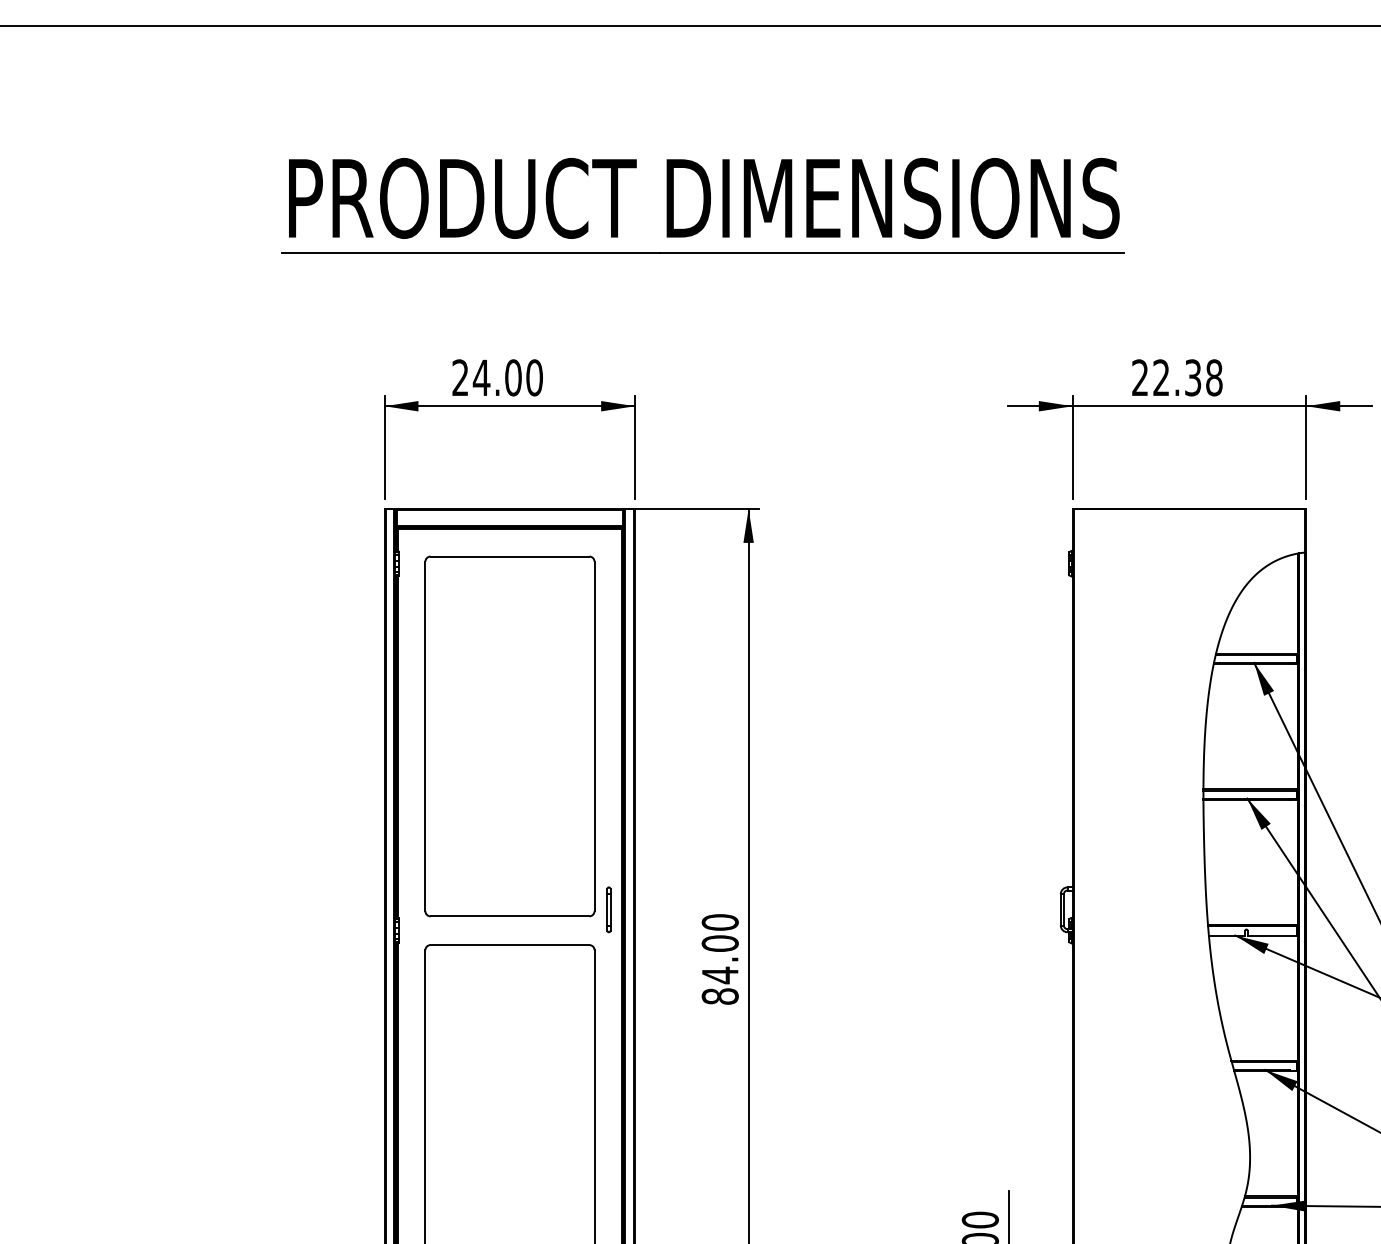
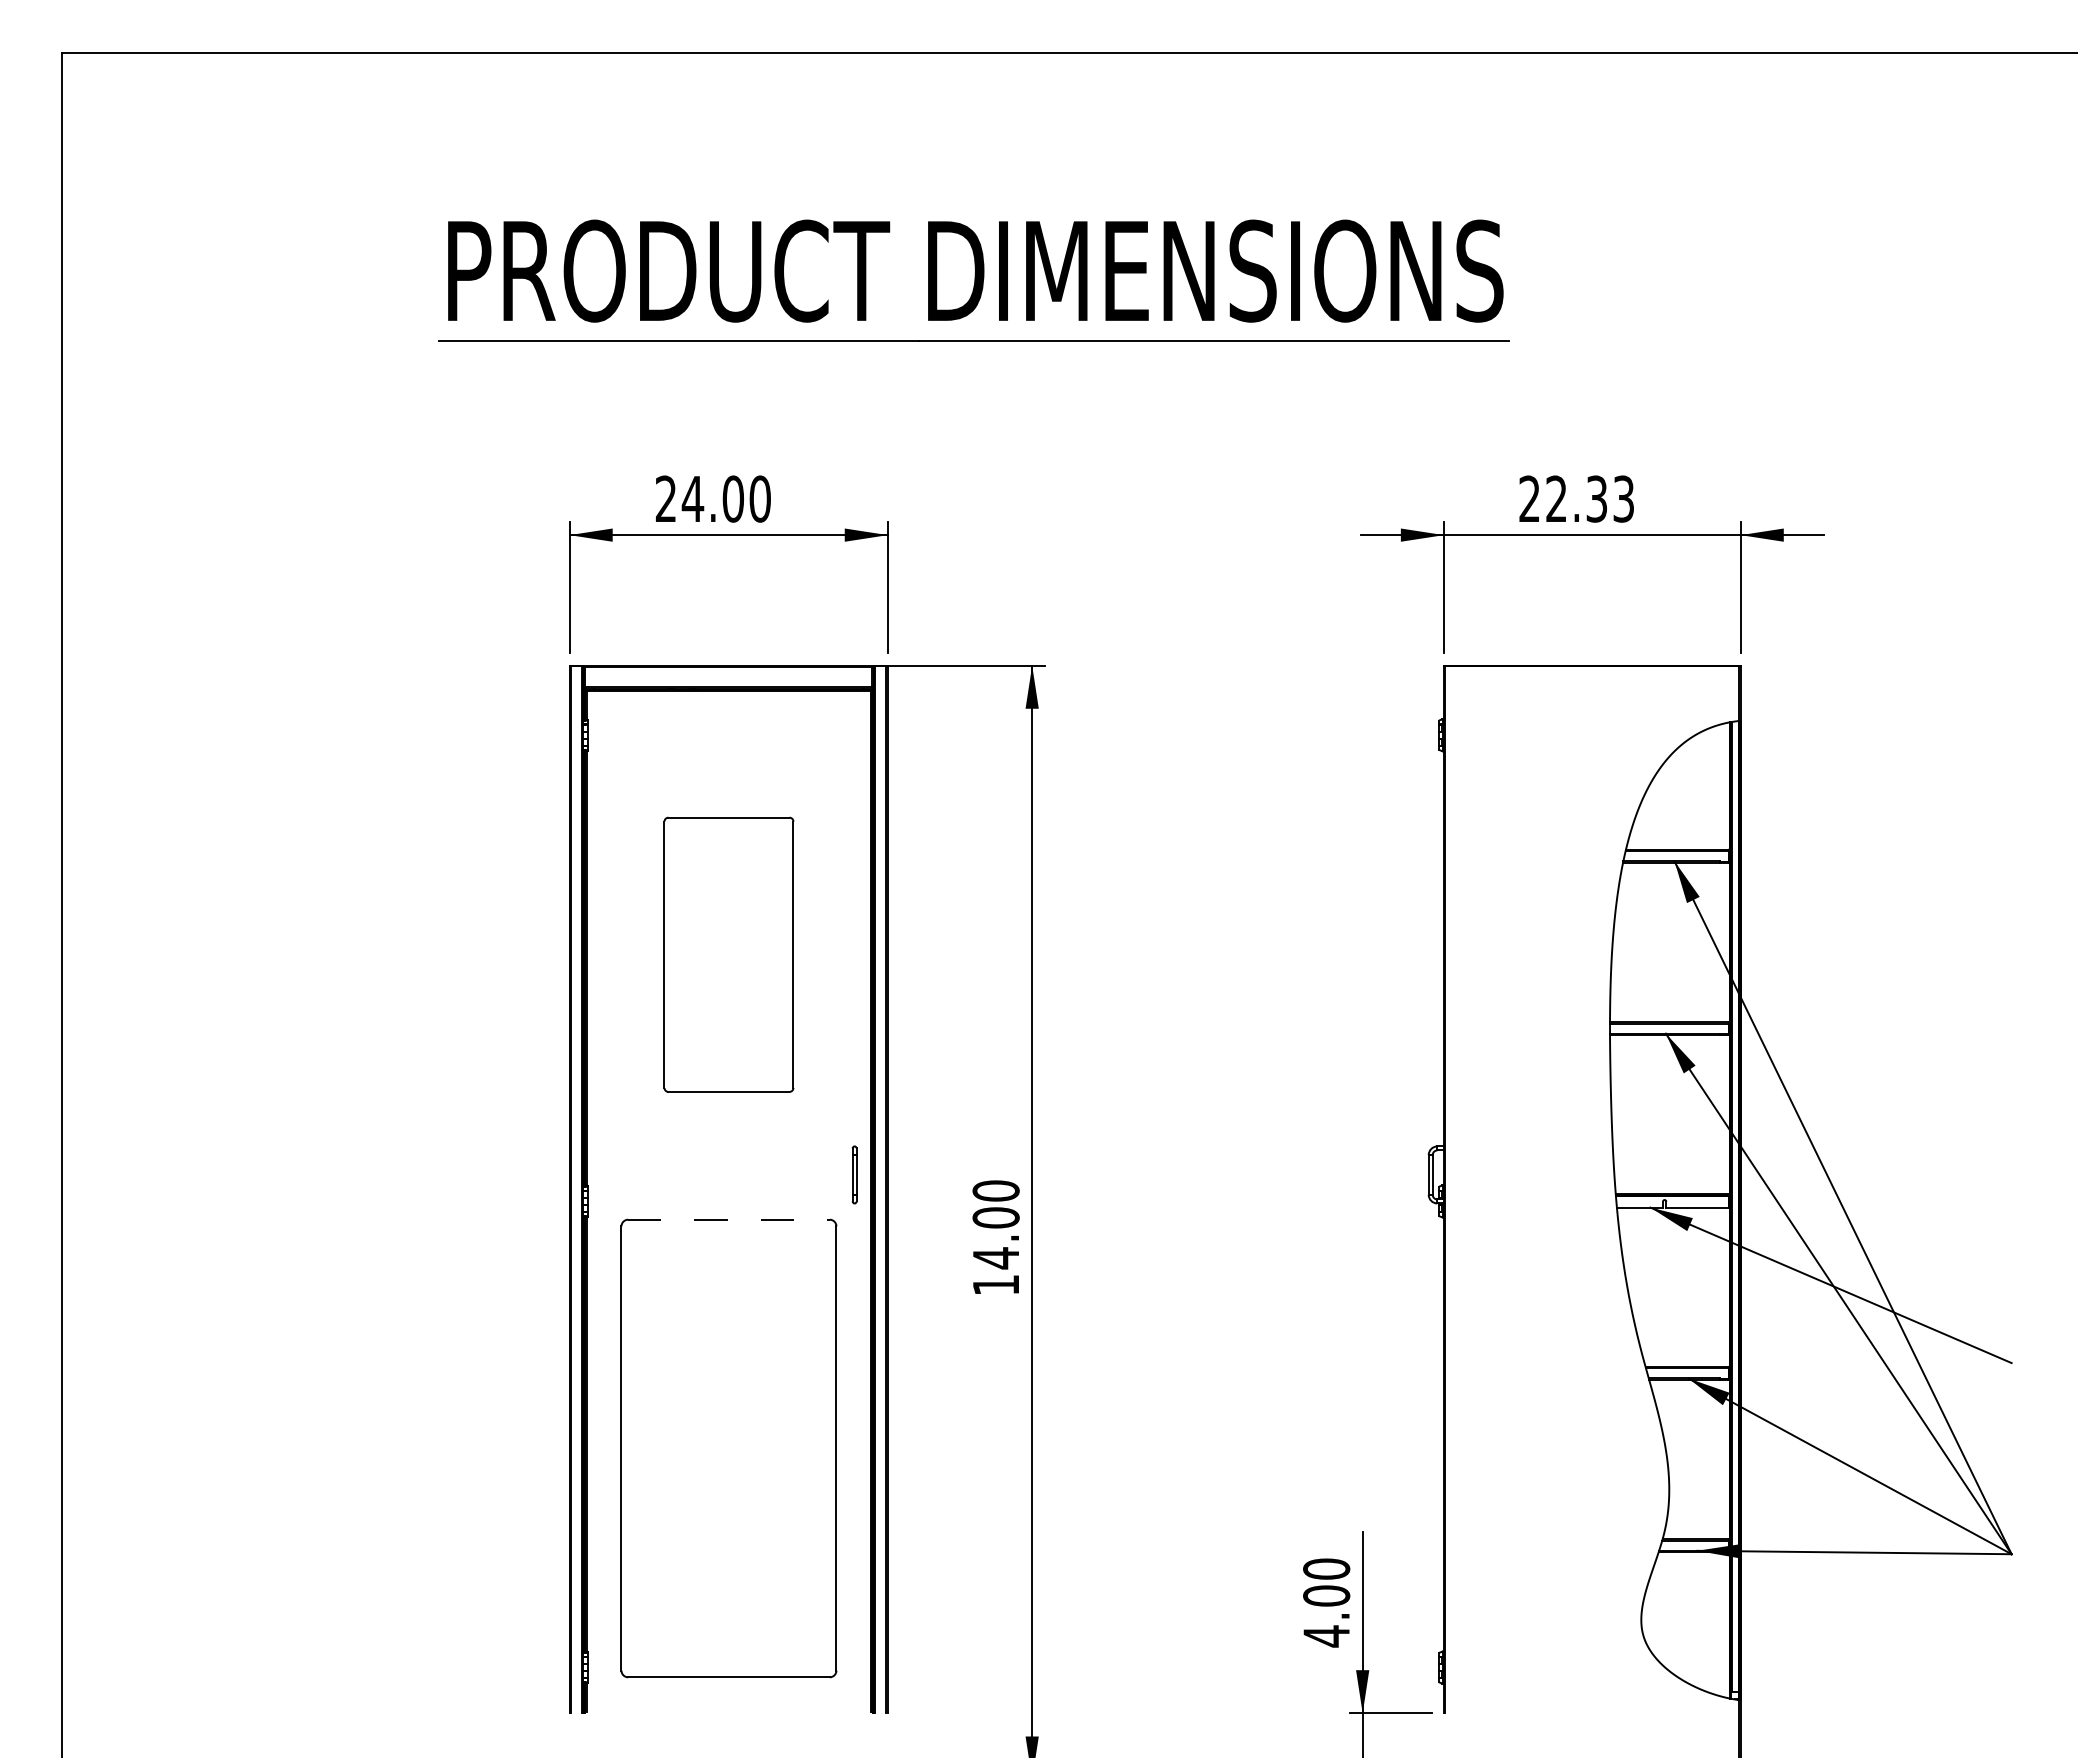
text: (1214, 377) -> (1623, 498), 22.38 -> 22.33
part: (509, 736) -> (728, 954), size x0.6
line: (509, 944) -> (728, 1219), solid -> dashed
text: (719, 996) -> (995, 1284), 84.00 -> 14.00

